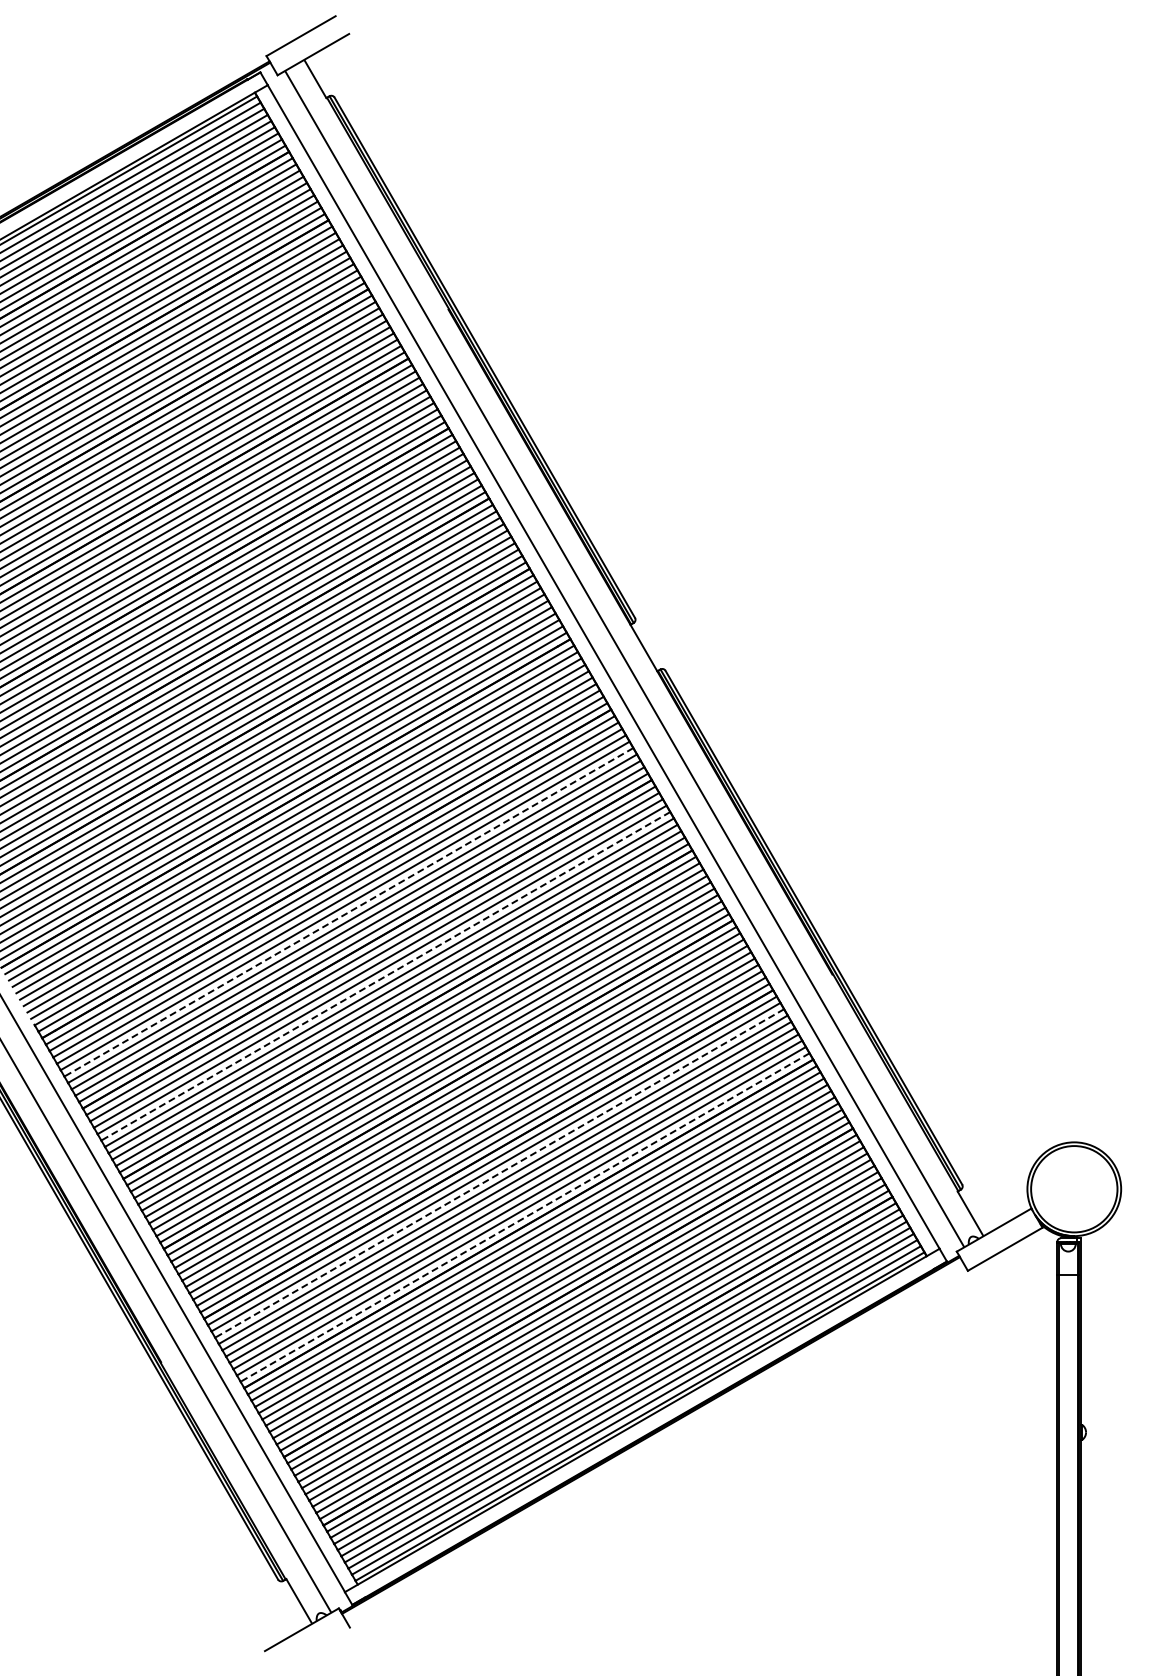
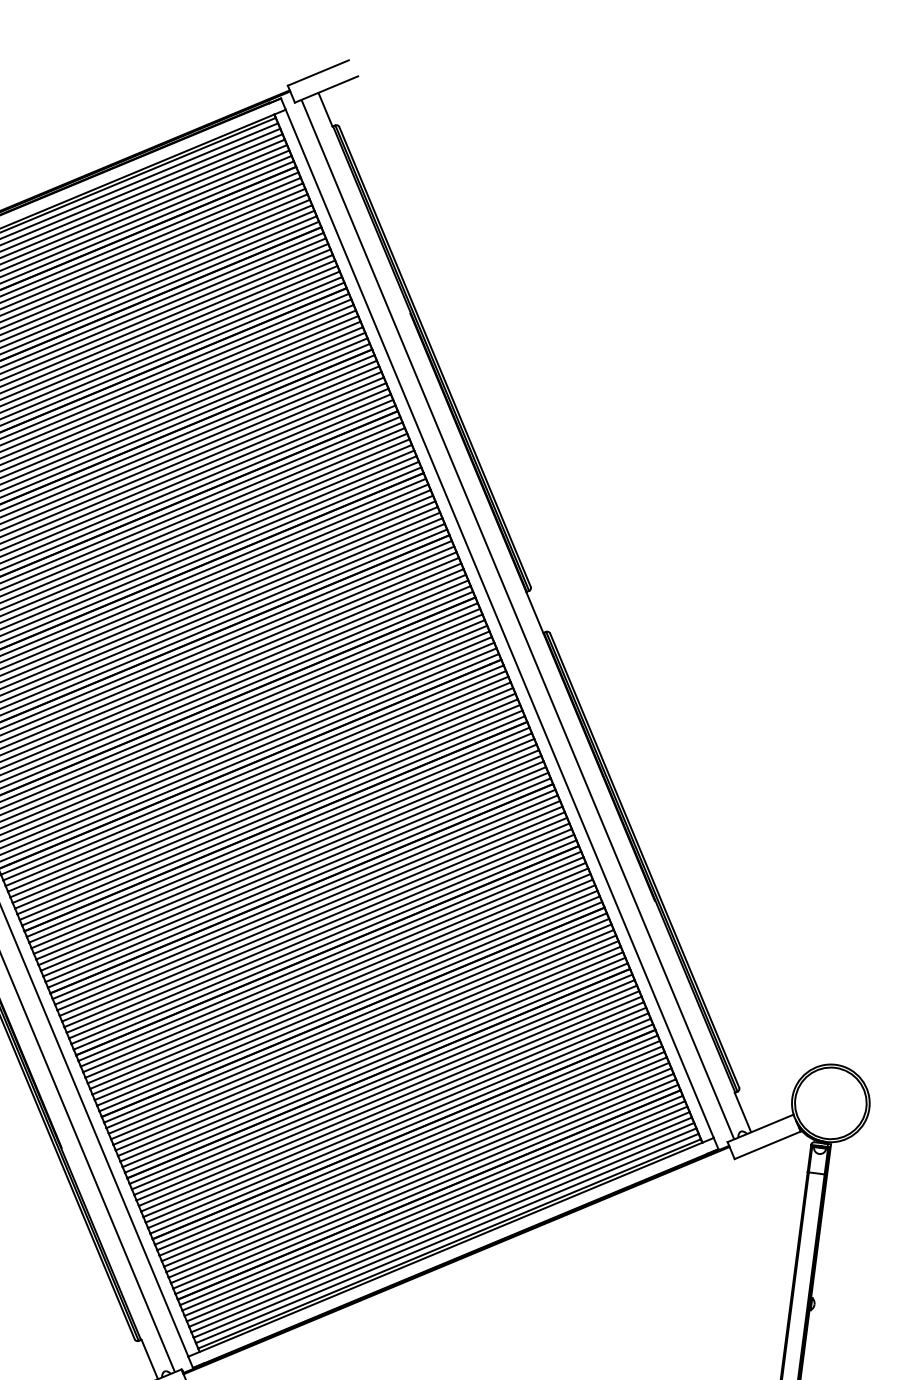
line: (348, 912) -> (263, 798), dashed -> solid
line: (385, 976) -> (287, 854), dashed -> solid
line: (499, 1173) -> (360, 1029), dashed -> solid
line: (524, 1217) -> (375, 1067), dashed -> solid

